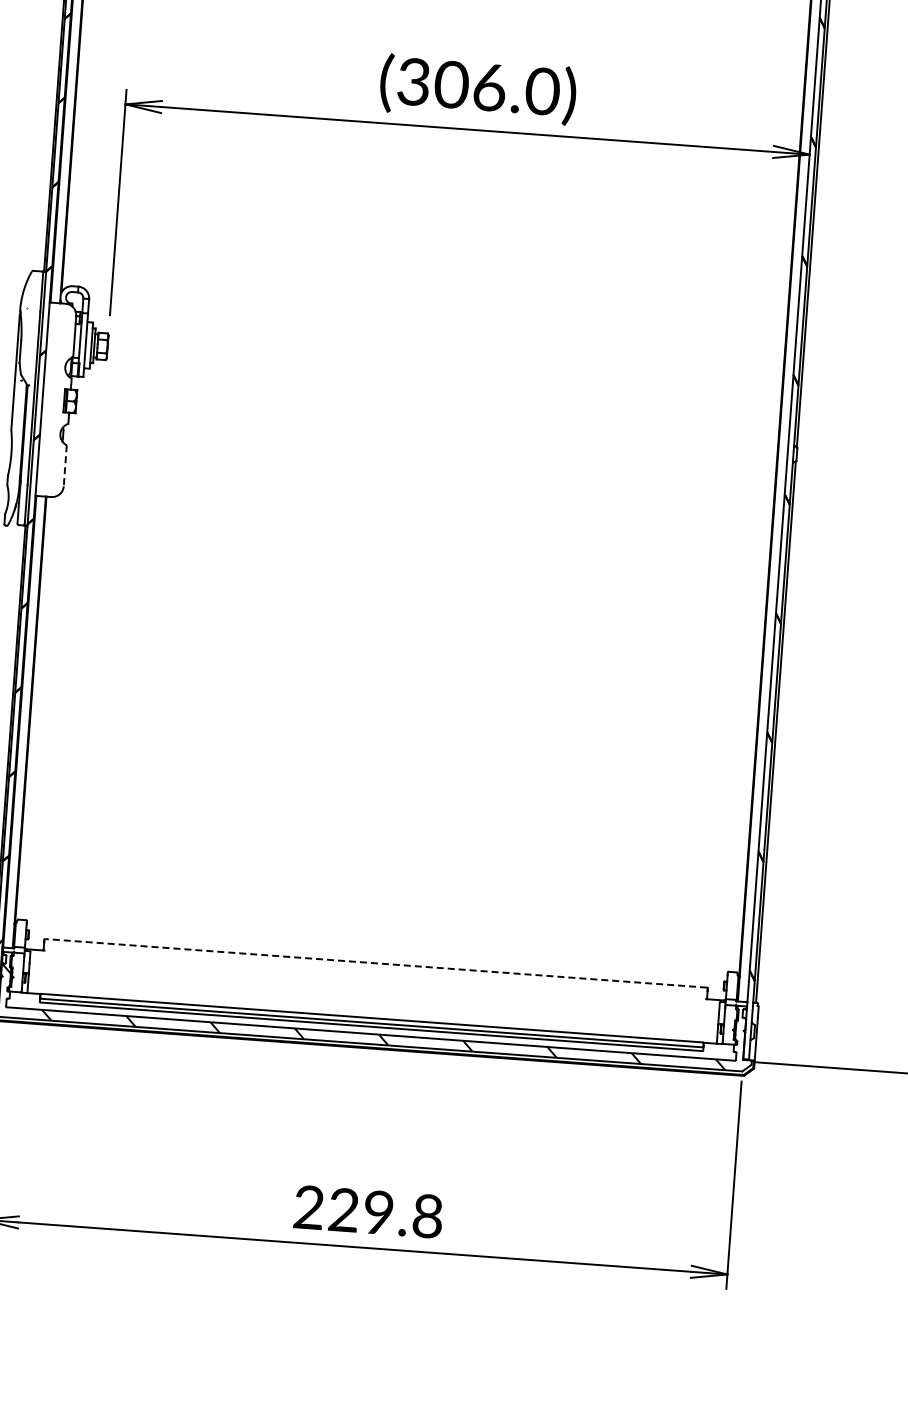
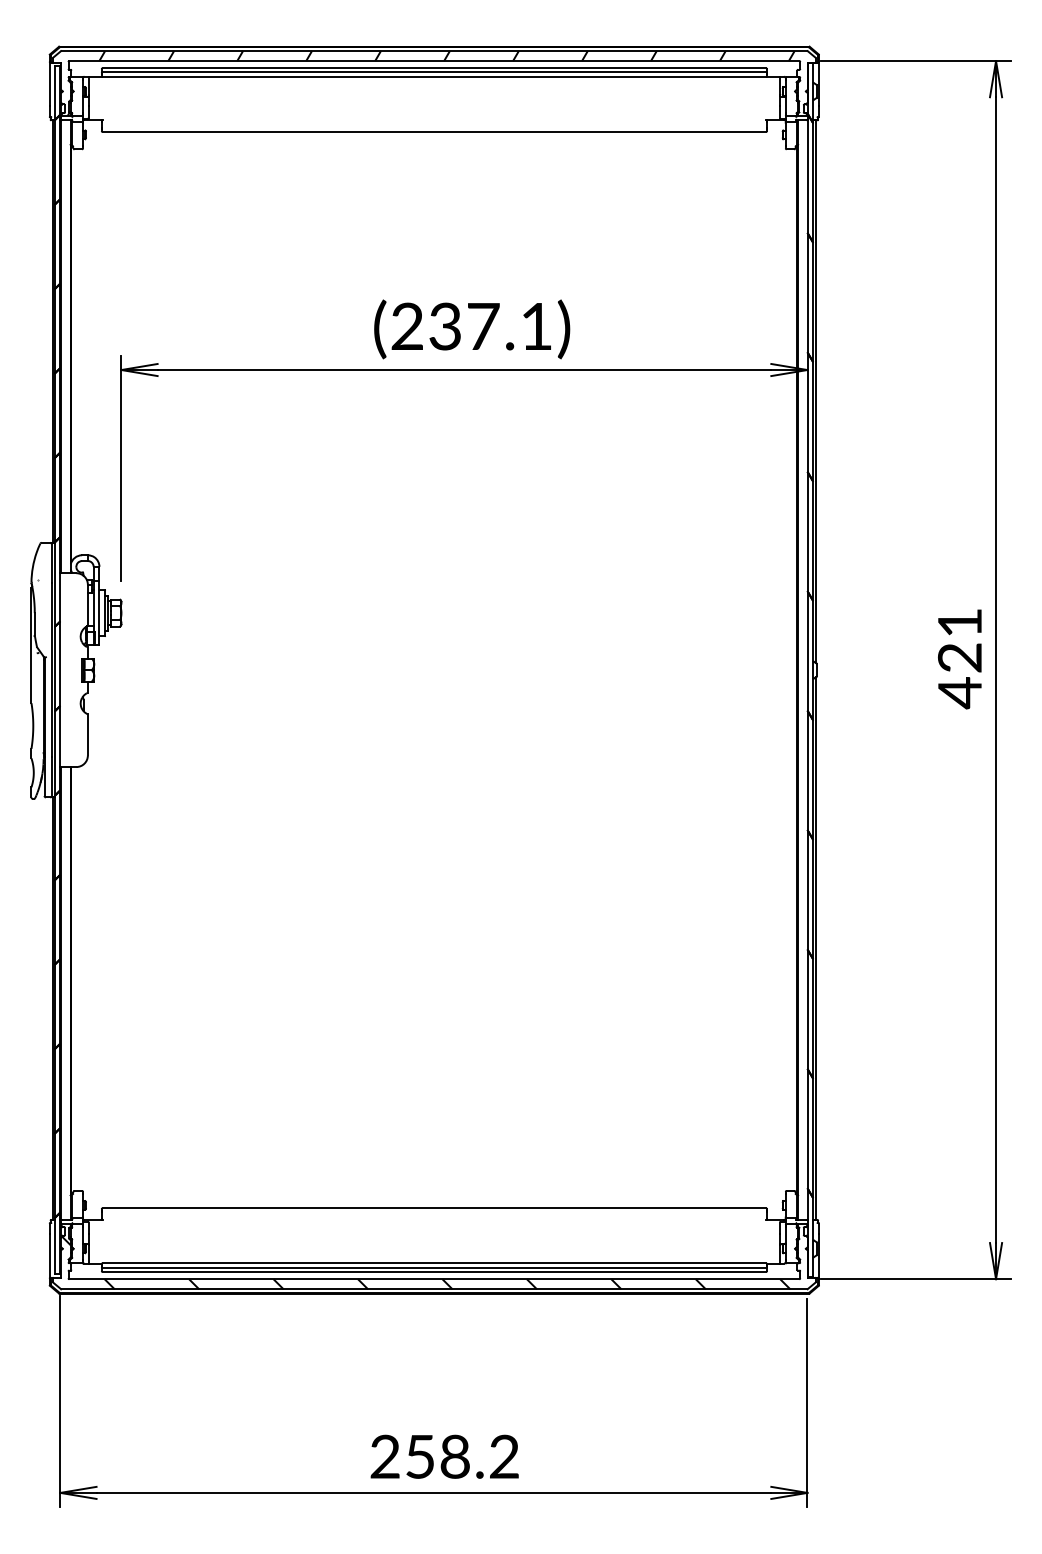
text: (478, 86) -> (472, 326), (306.0) -> (237.1)
line: (64, 465) -> (87, 734), dashed -> solid
line: (376, 963) -> (434, 1208), dashed -> solid
text: (386, 1212) -> (462, 1456), 229.8 -> 258.2

